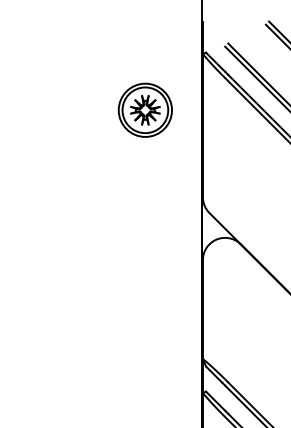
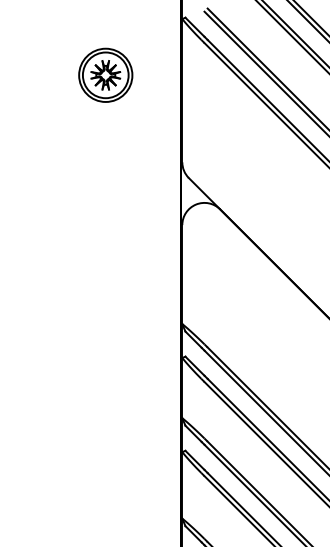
part: (145, 109) -> (105, 74), moved

